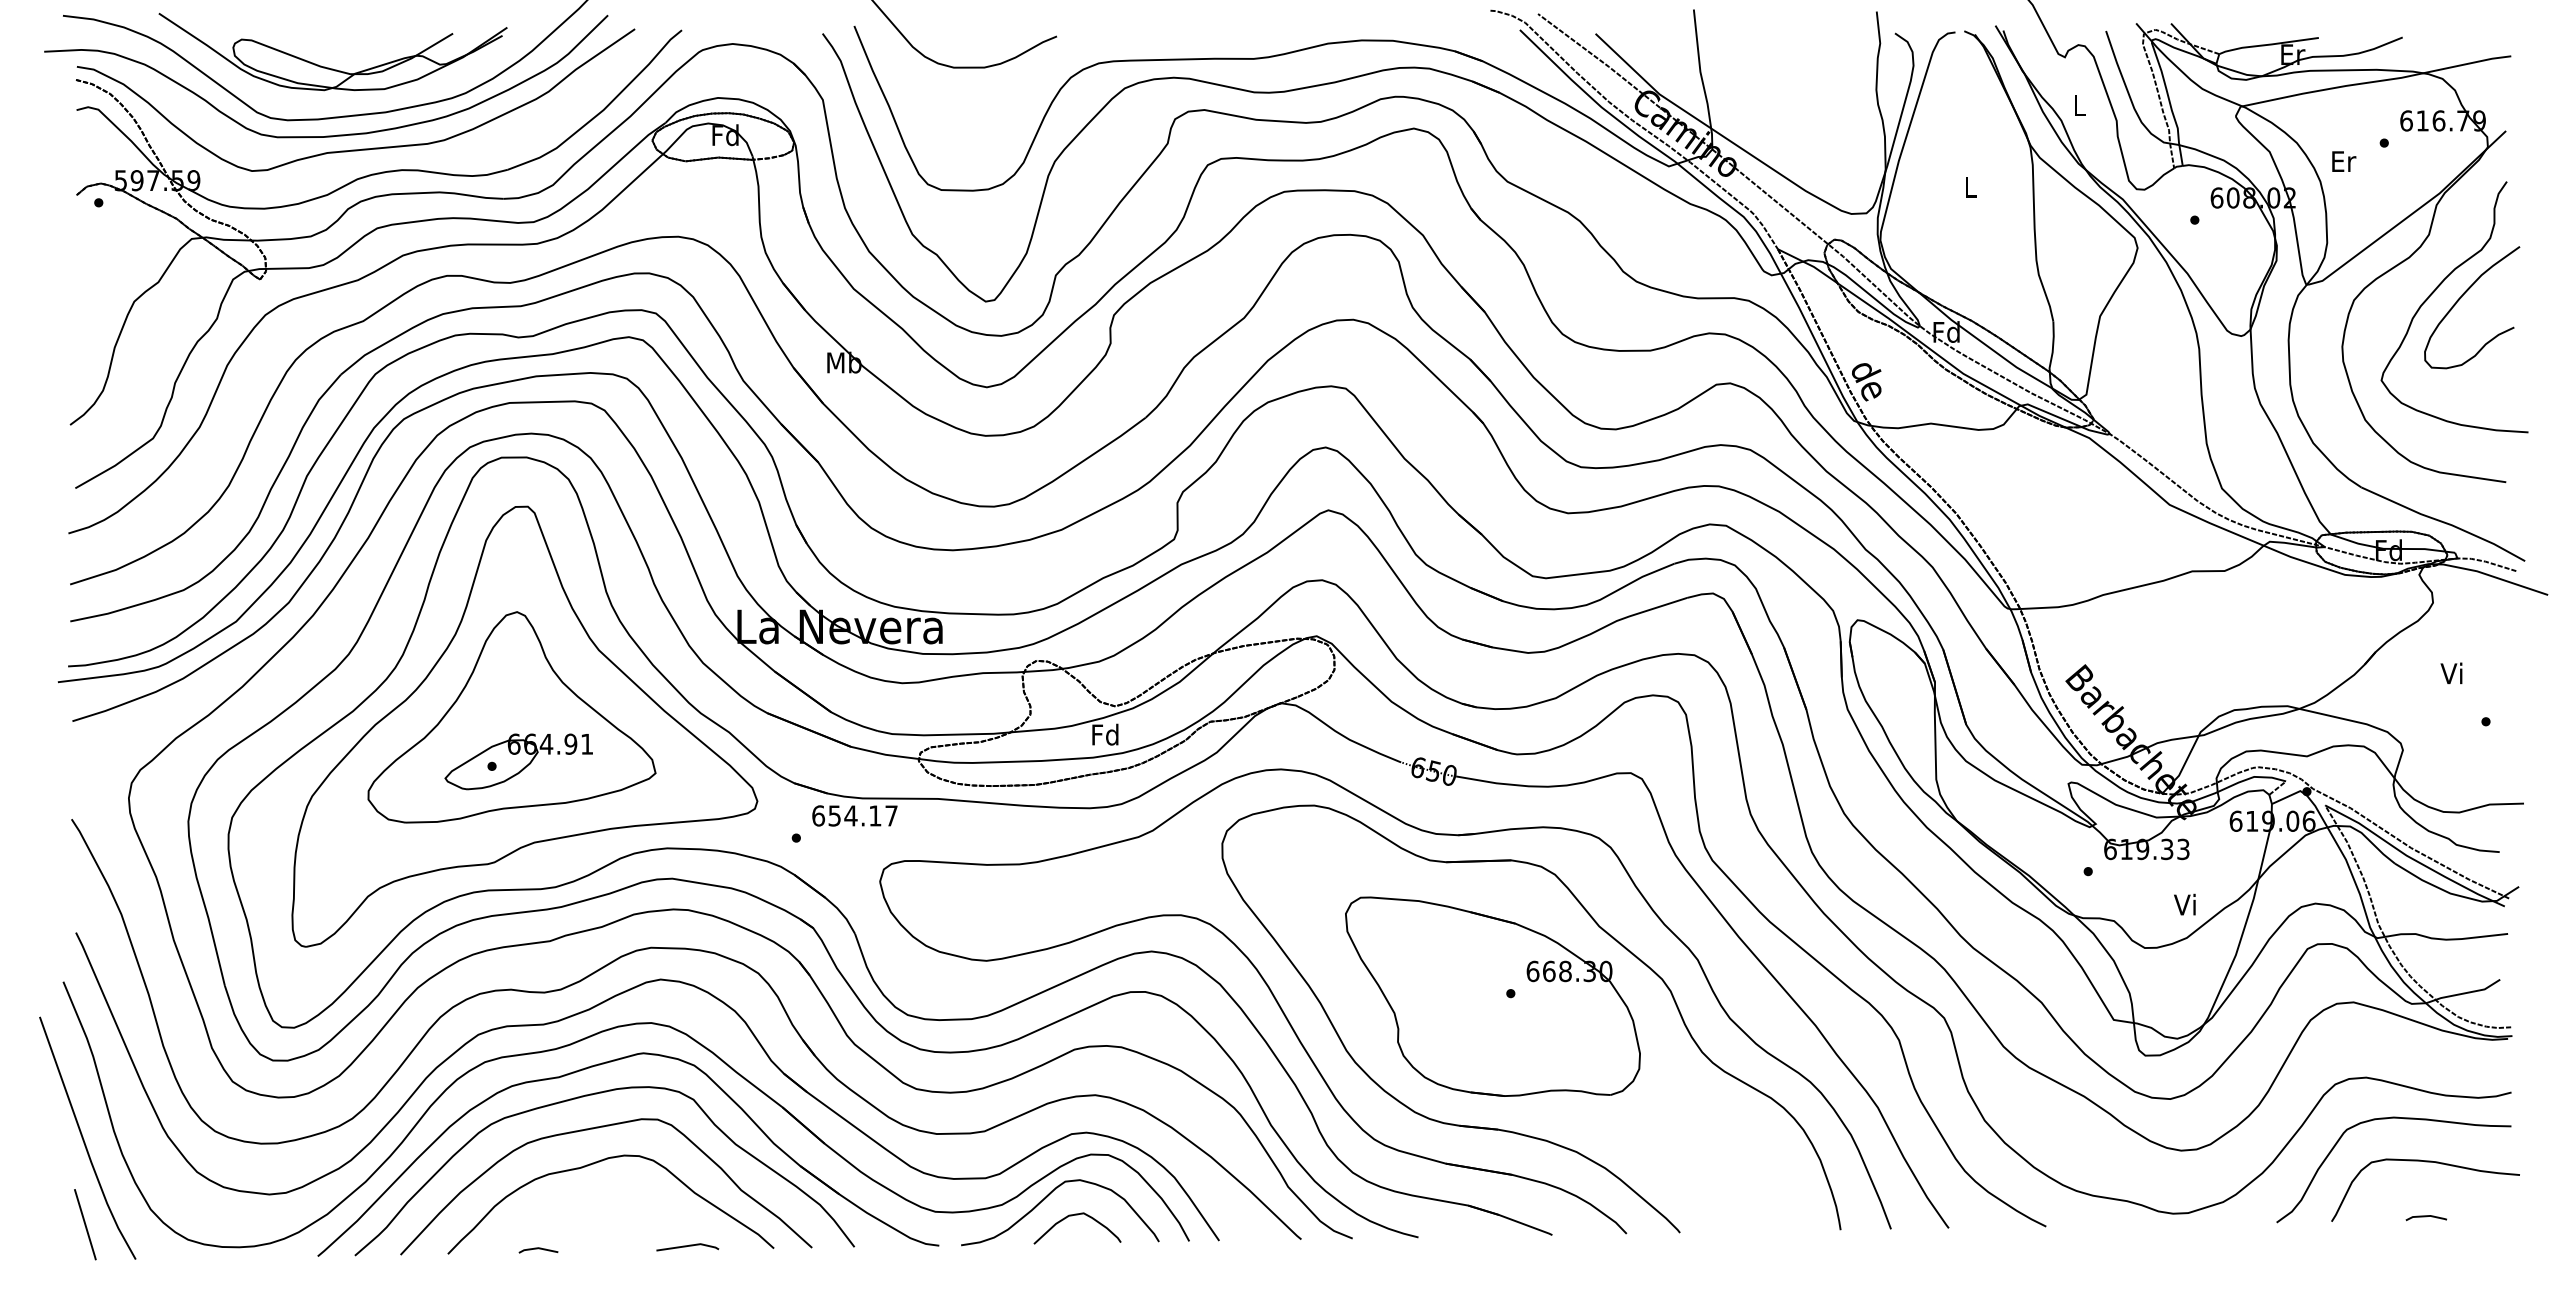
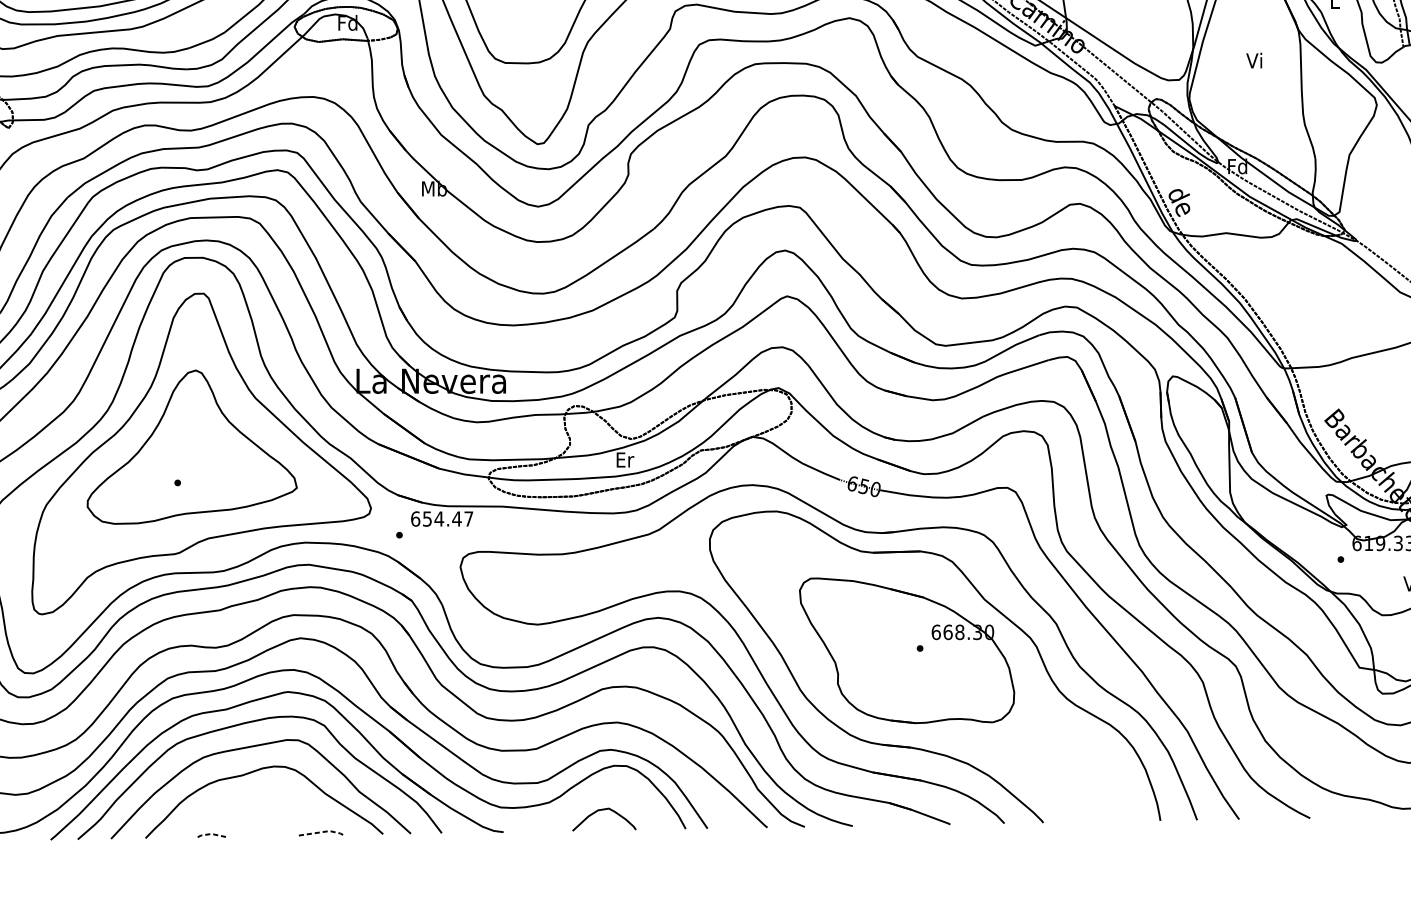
text: (1969, 186) -> (1254, 60), L -> Vi
text: (1105, 734) -> (624, 459), Fd -> Er
part: (518, 761) -> (196, 479), removed
text: (875, 815) -> (457, 518), 654.17 -> 654.47
curve: (1046, 1198) -> (581, 797), removed
line: (688, 1245) -> (320, 832), solid -> dashed
line: (538, 1248) -> (211, 834), solid -> dashed

